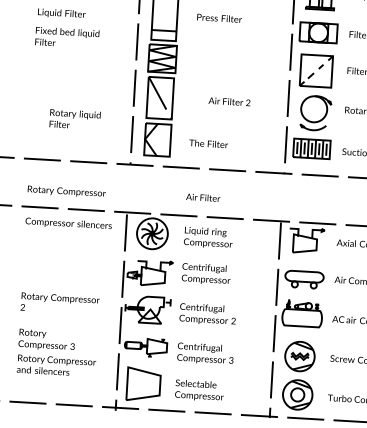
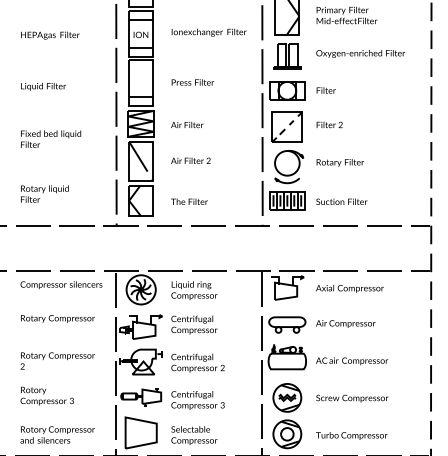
text: (67, 37) -> (51, 138), moved
text: (229, 101) -> (190, 160), moved
text: (74, 118) -> (44, 193), moved
text: (66, 191) -> (57, 318), moved
text: (203, 197) -> (187, 124), moved
text: (56, 365) -> (57, 434), moved

